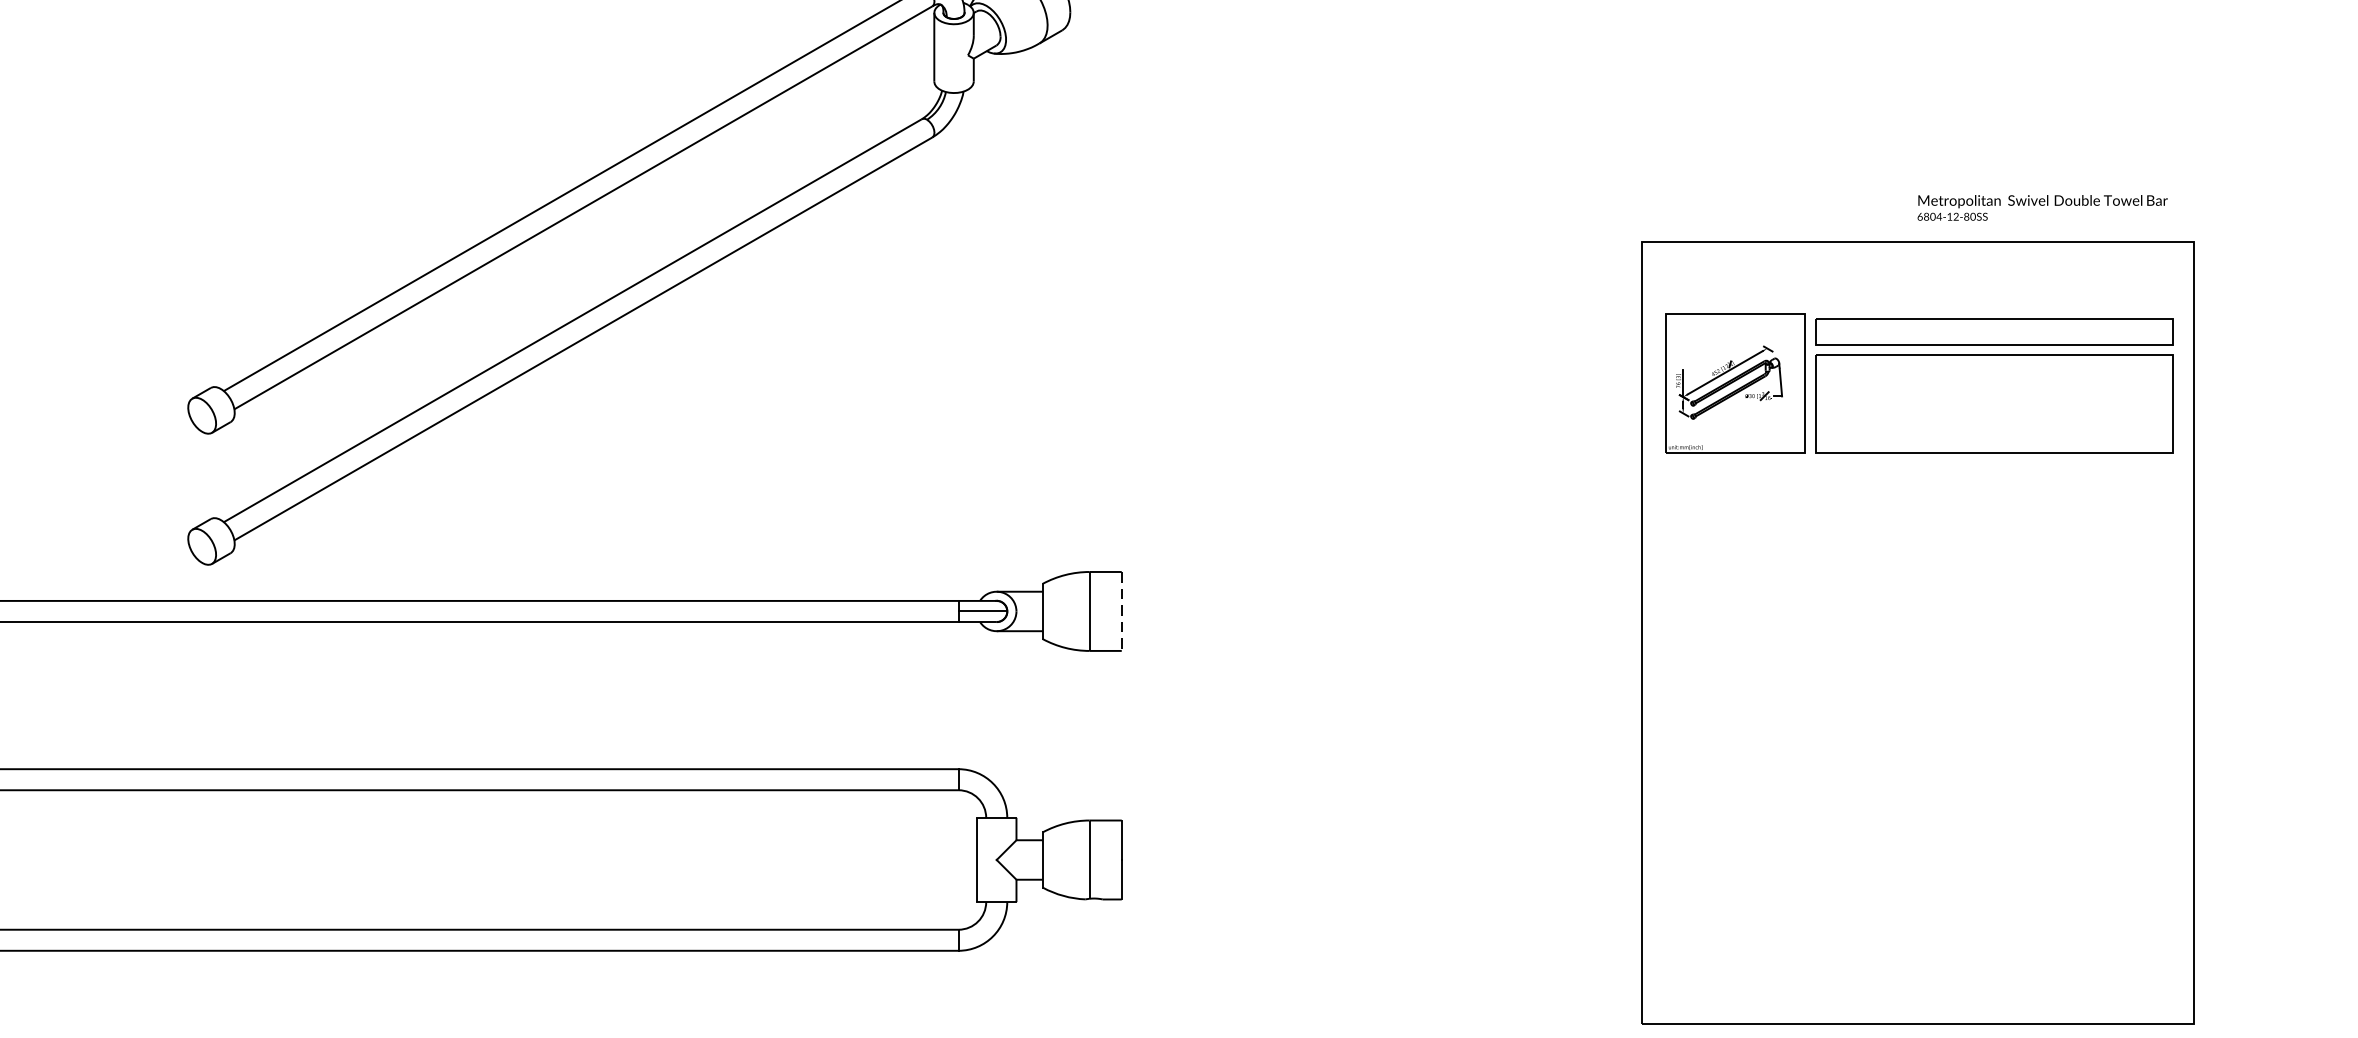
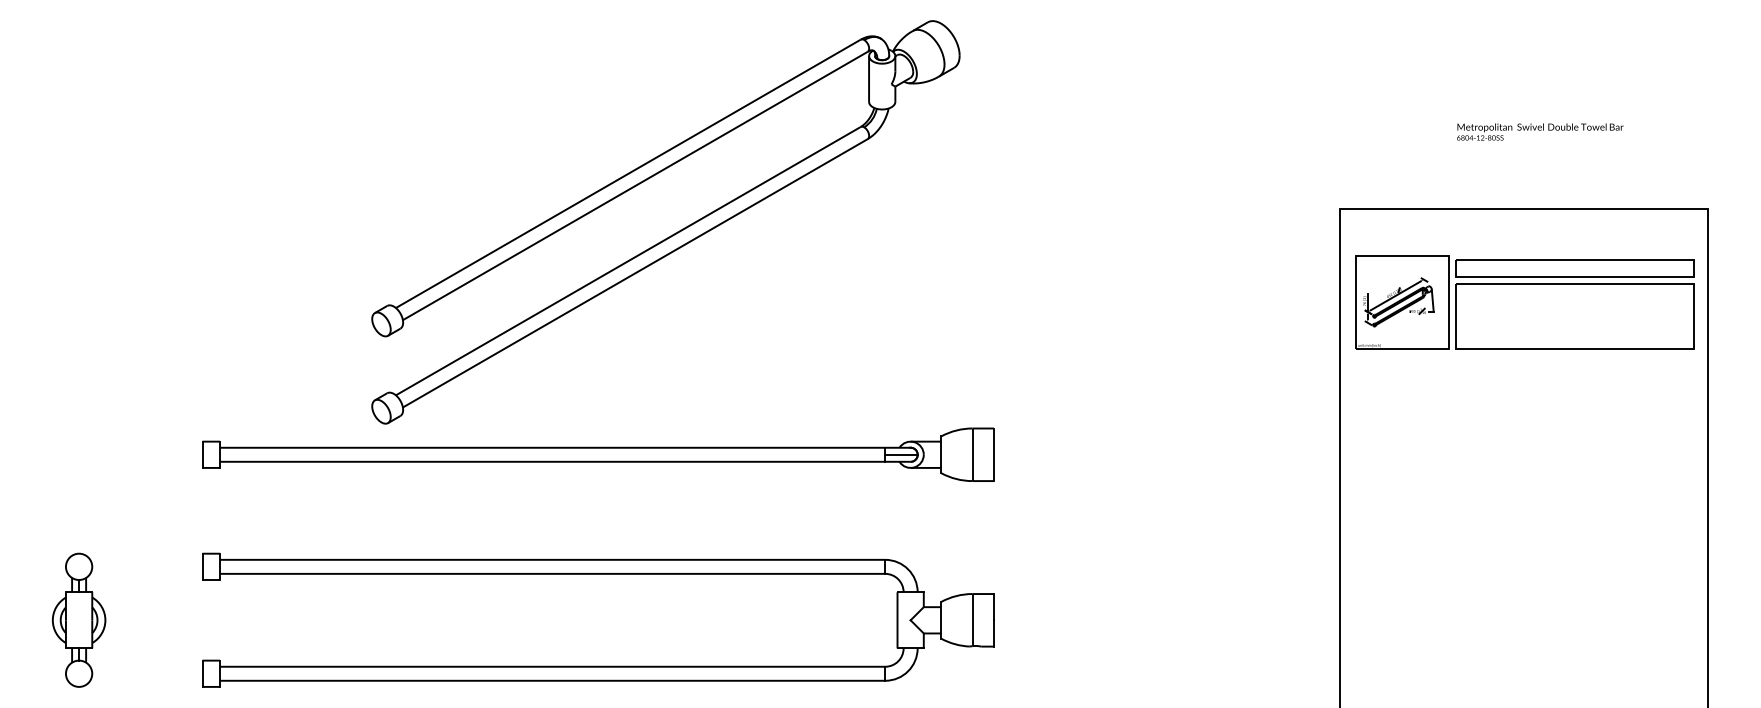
text: (2043, 207) -> (1540, 131), moved
line: (1121, 612) -> (993, 455), dashed -> solid

